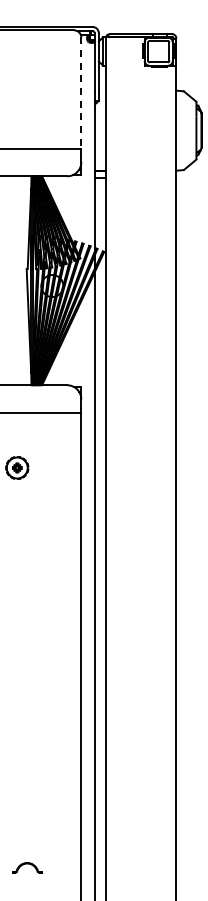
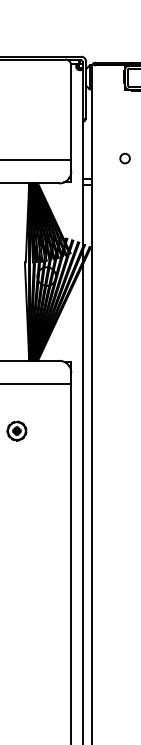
line: (81, 93) -> (71, 113), dashed -> solid
circle: (144, 146) -> (124, 158), added

